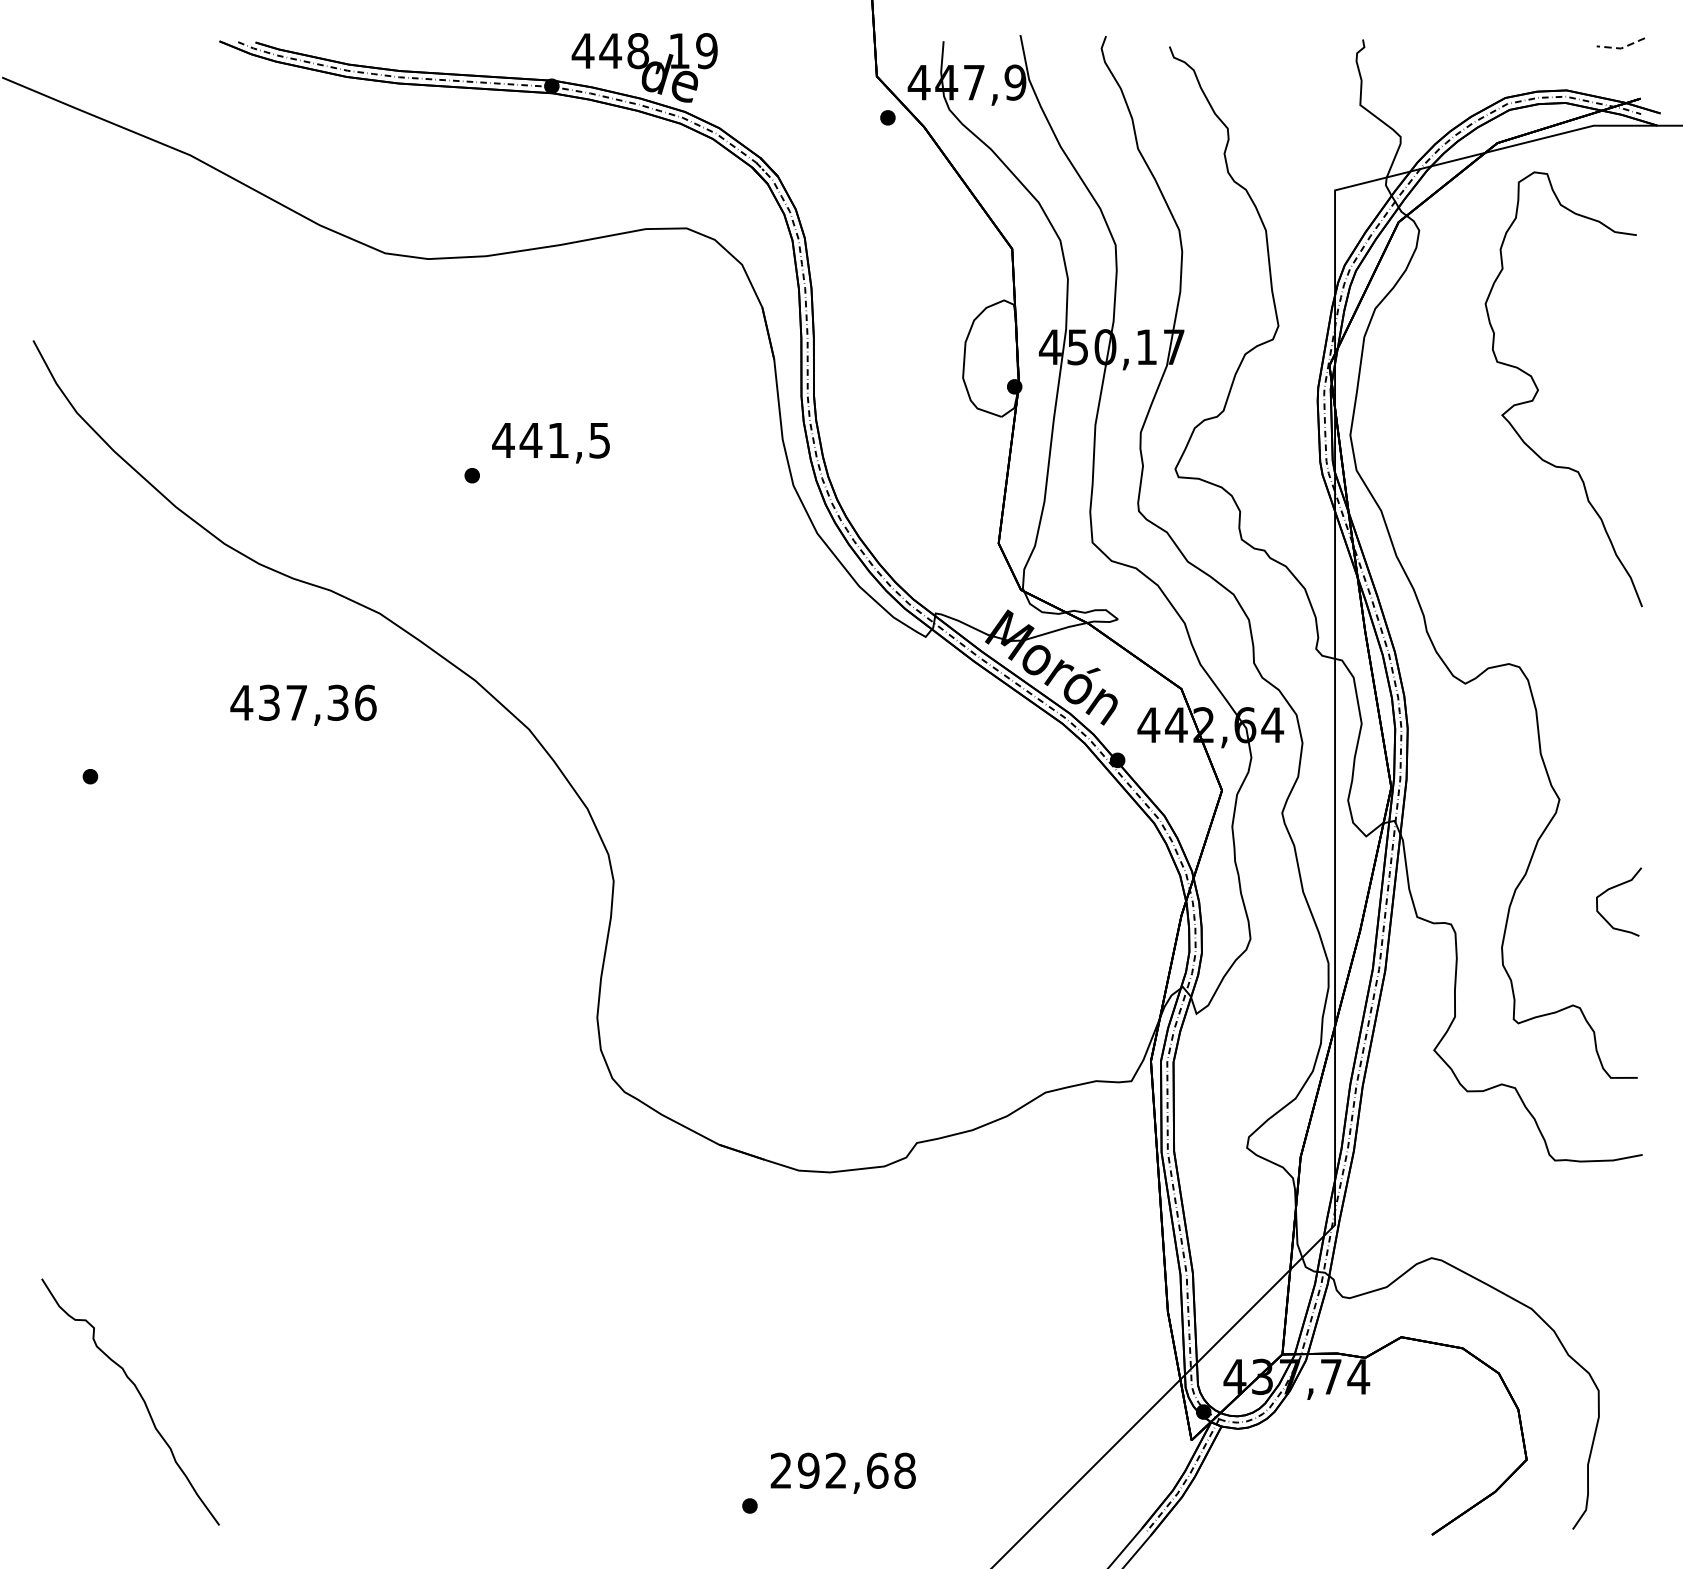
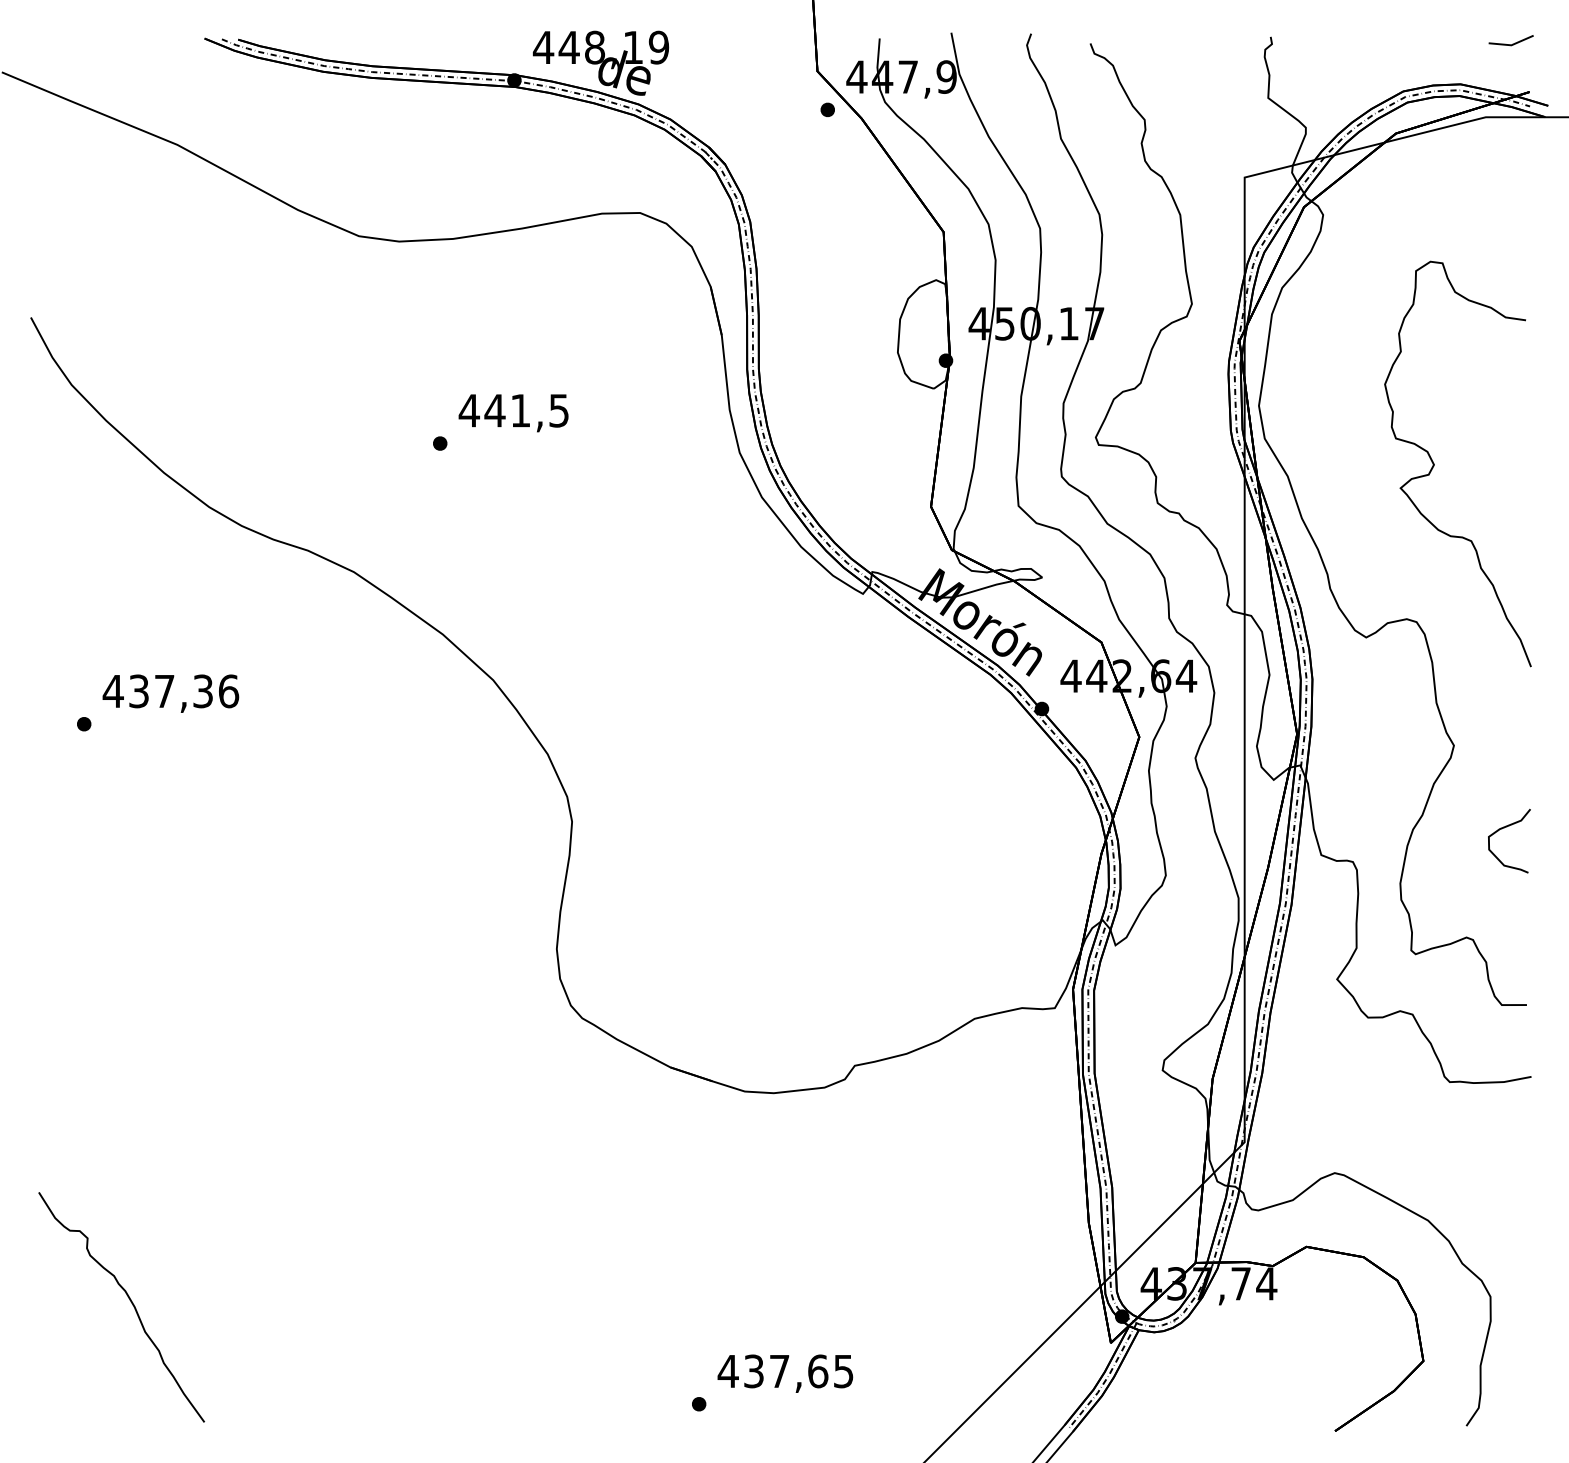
line: (1621, 48) -> (1511, 45), dashed -> solid
curve: (1538, 388) -> (1434, 463), moved
text: (303, 705) -> (170, 693), moved
text: (842, 1470) -> (785, 1371), 292,68 -> 437,65

